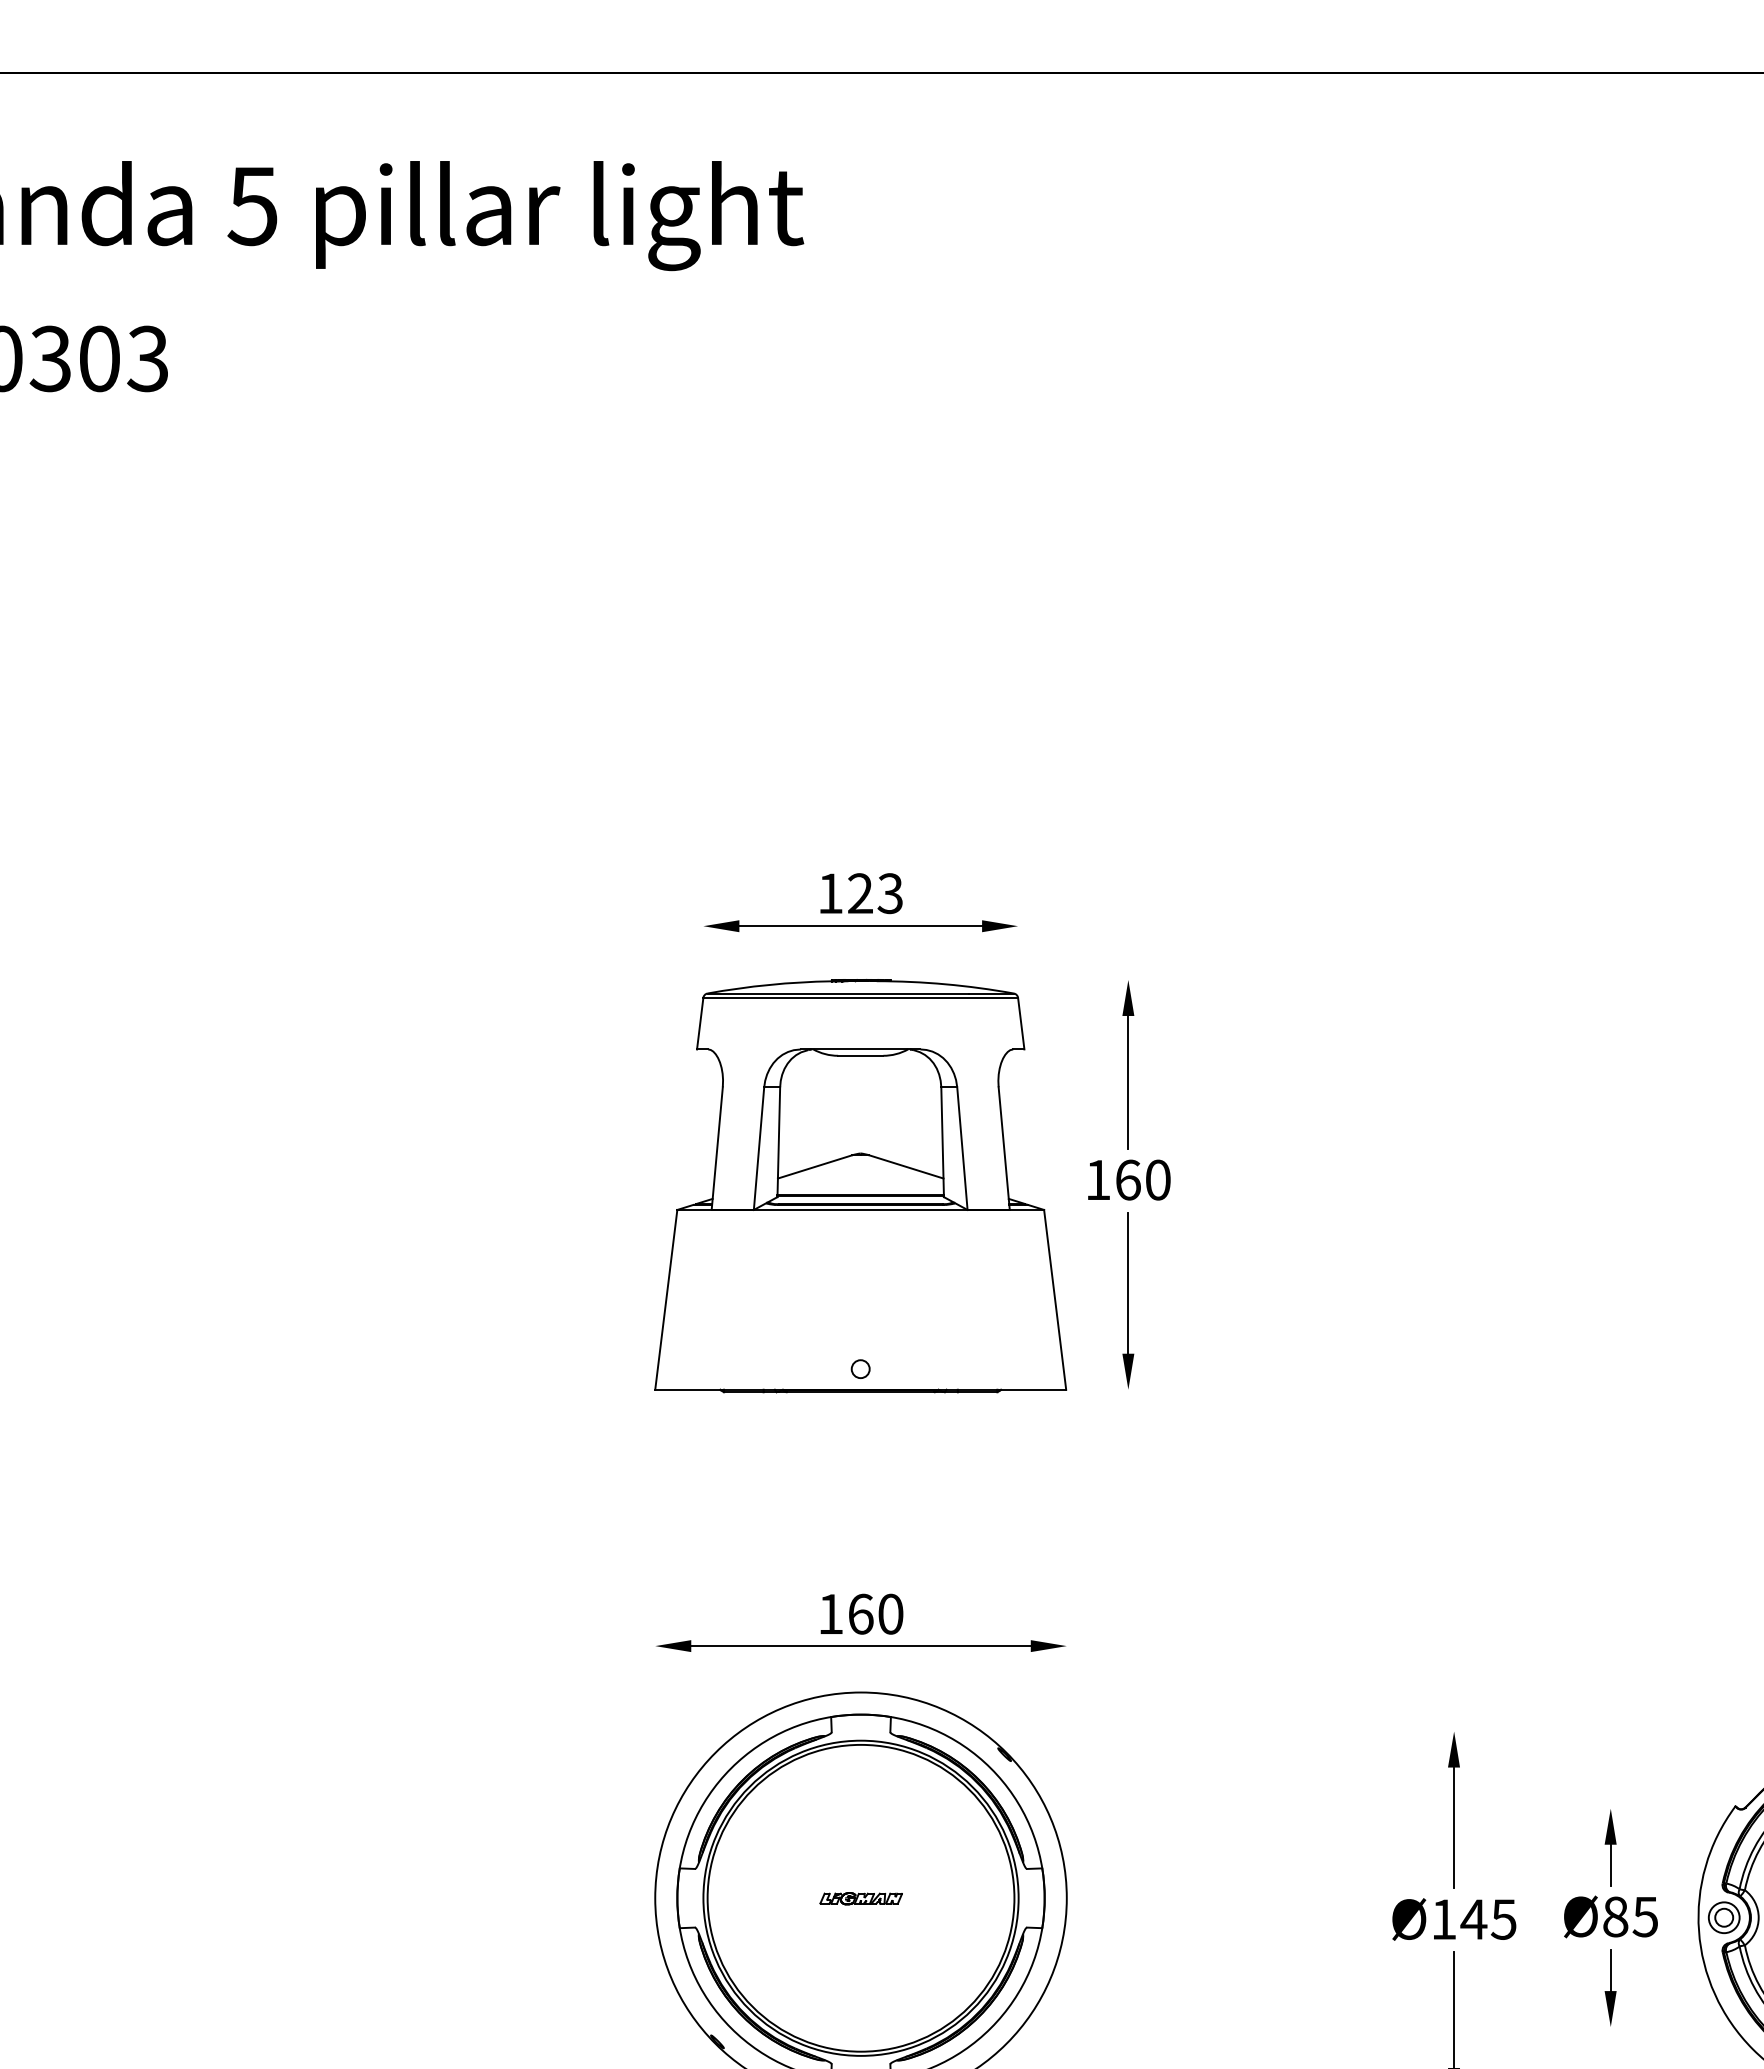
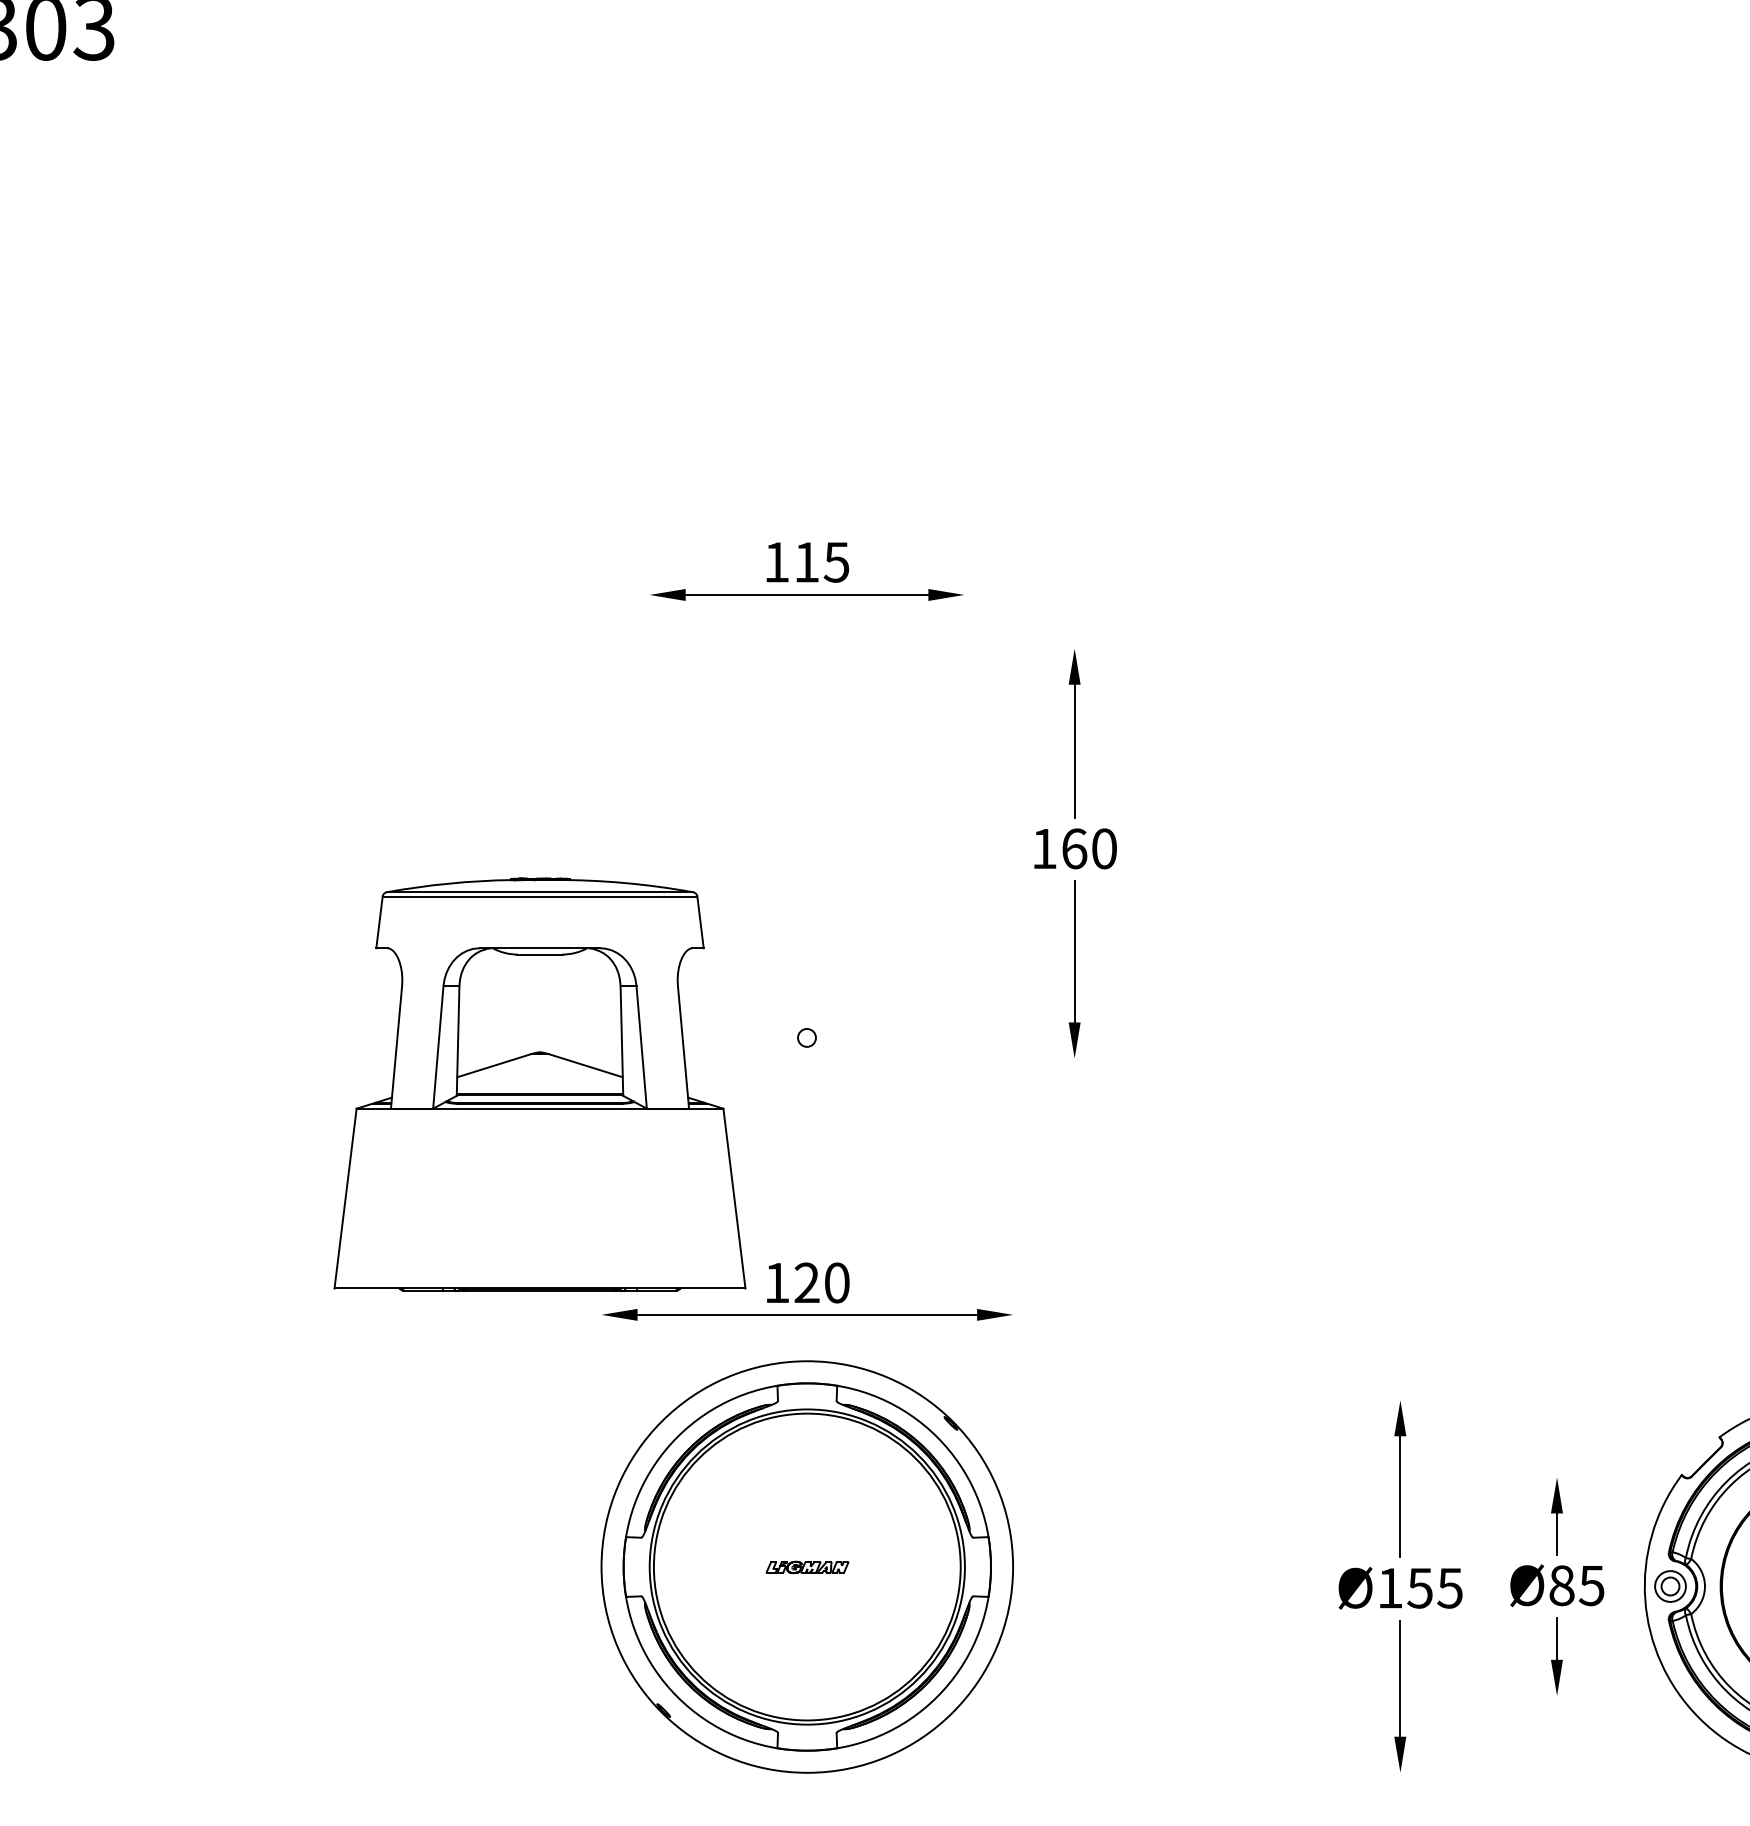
text: (875, 893) -> (821, 562), 123 -> 115
part: (860, 1186) -> (539, 1085), moved
text: (860, 1613) -> (806, 1282), 160 -> 120
text: (1473, 1919) -> (1419, 1588), Ø145 -> Ø155

